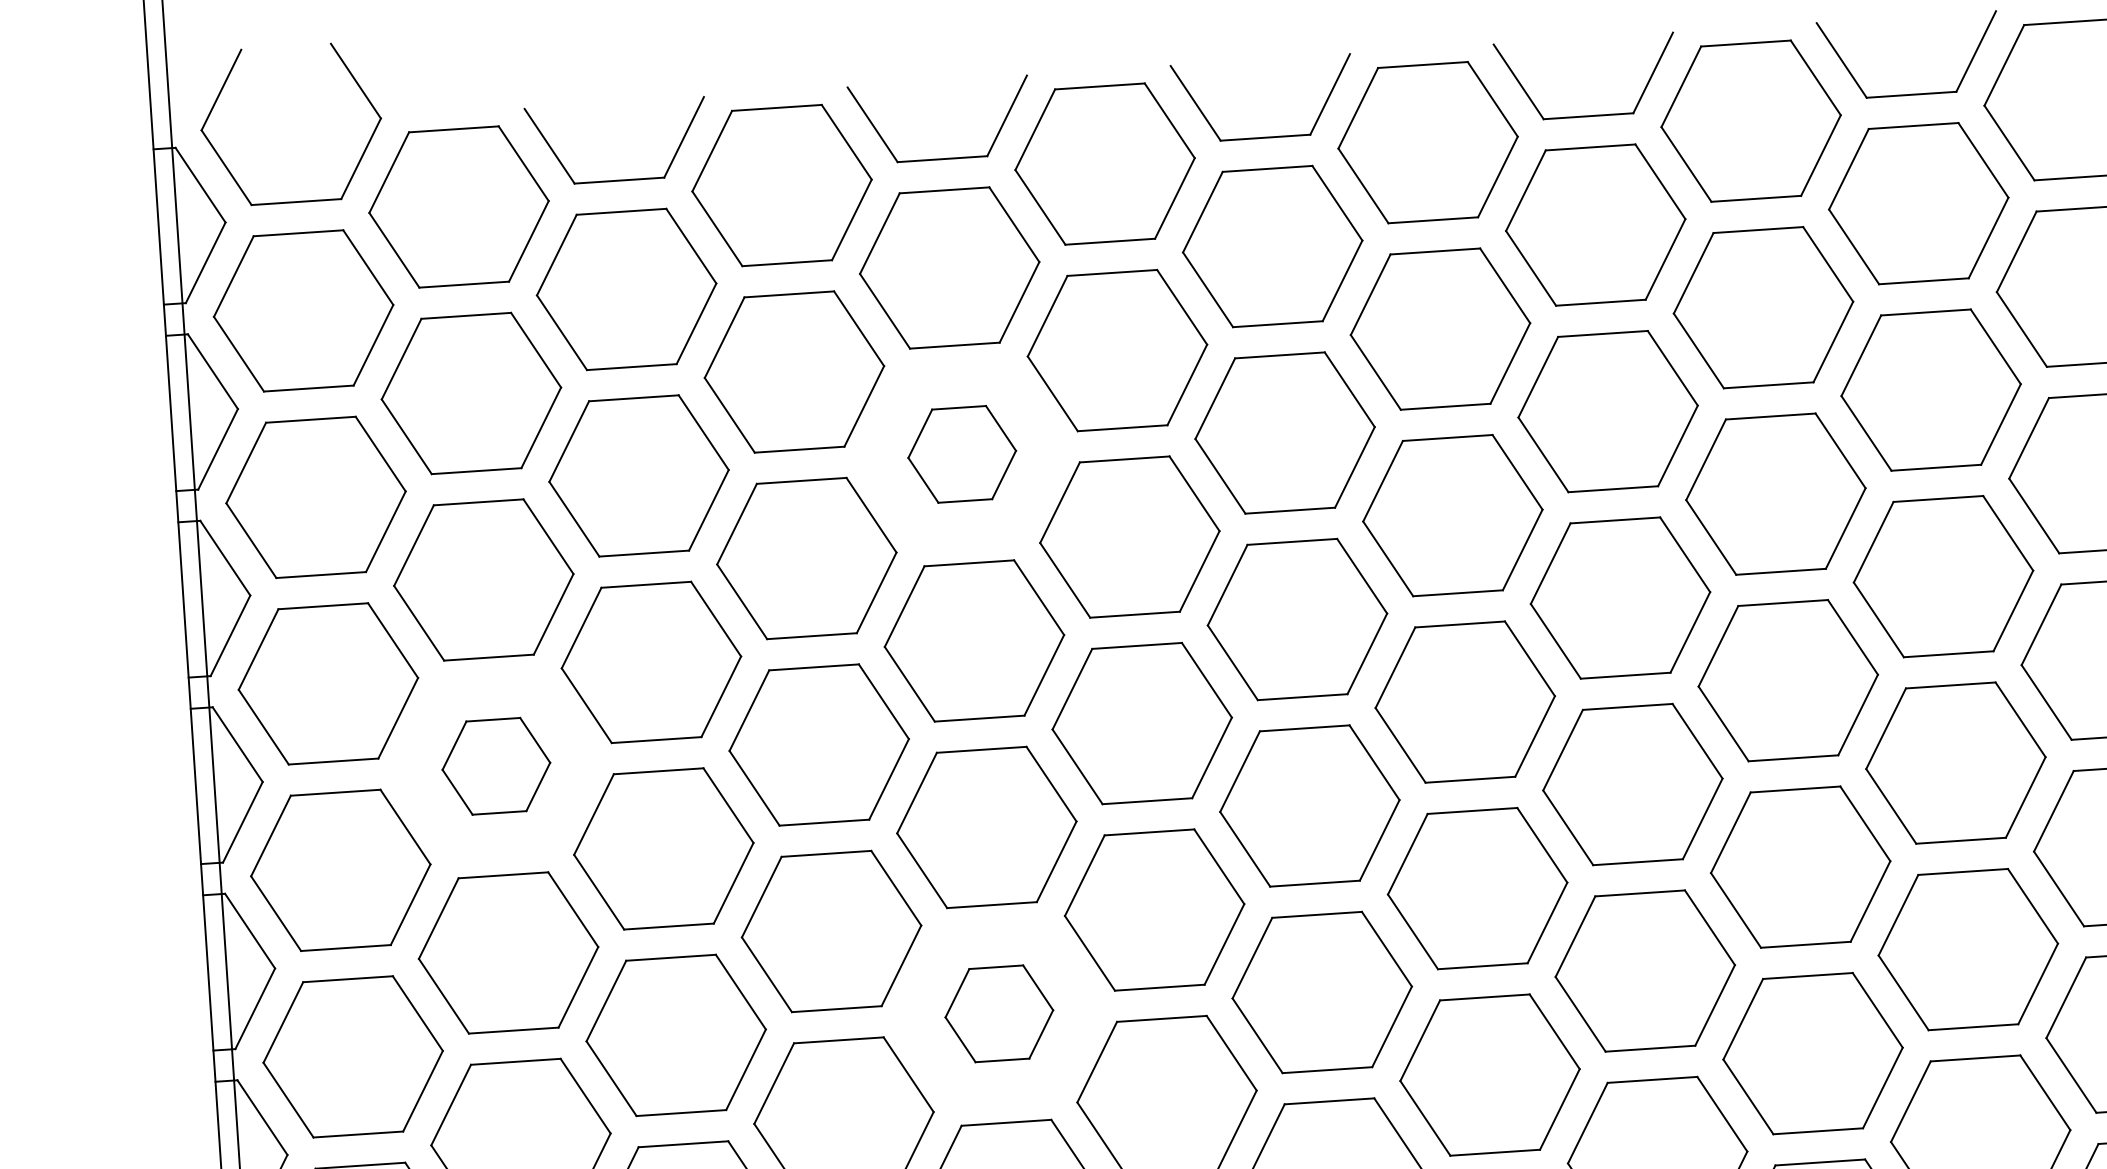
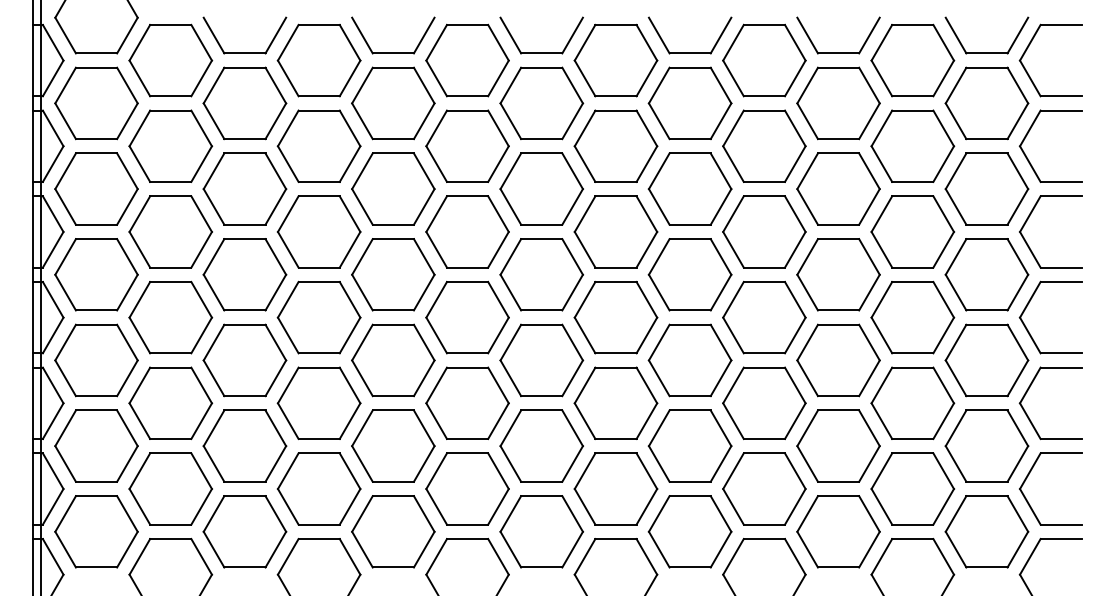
part: (962, 453) -> (393, 188), size x1.67
part: (495, 766) -> (170, 317), size x1.67
part: (999, 1012) -> (393, 445), size x1.67

